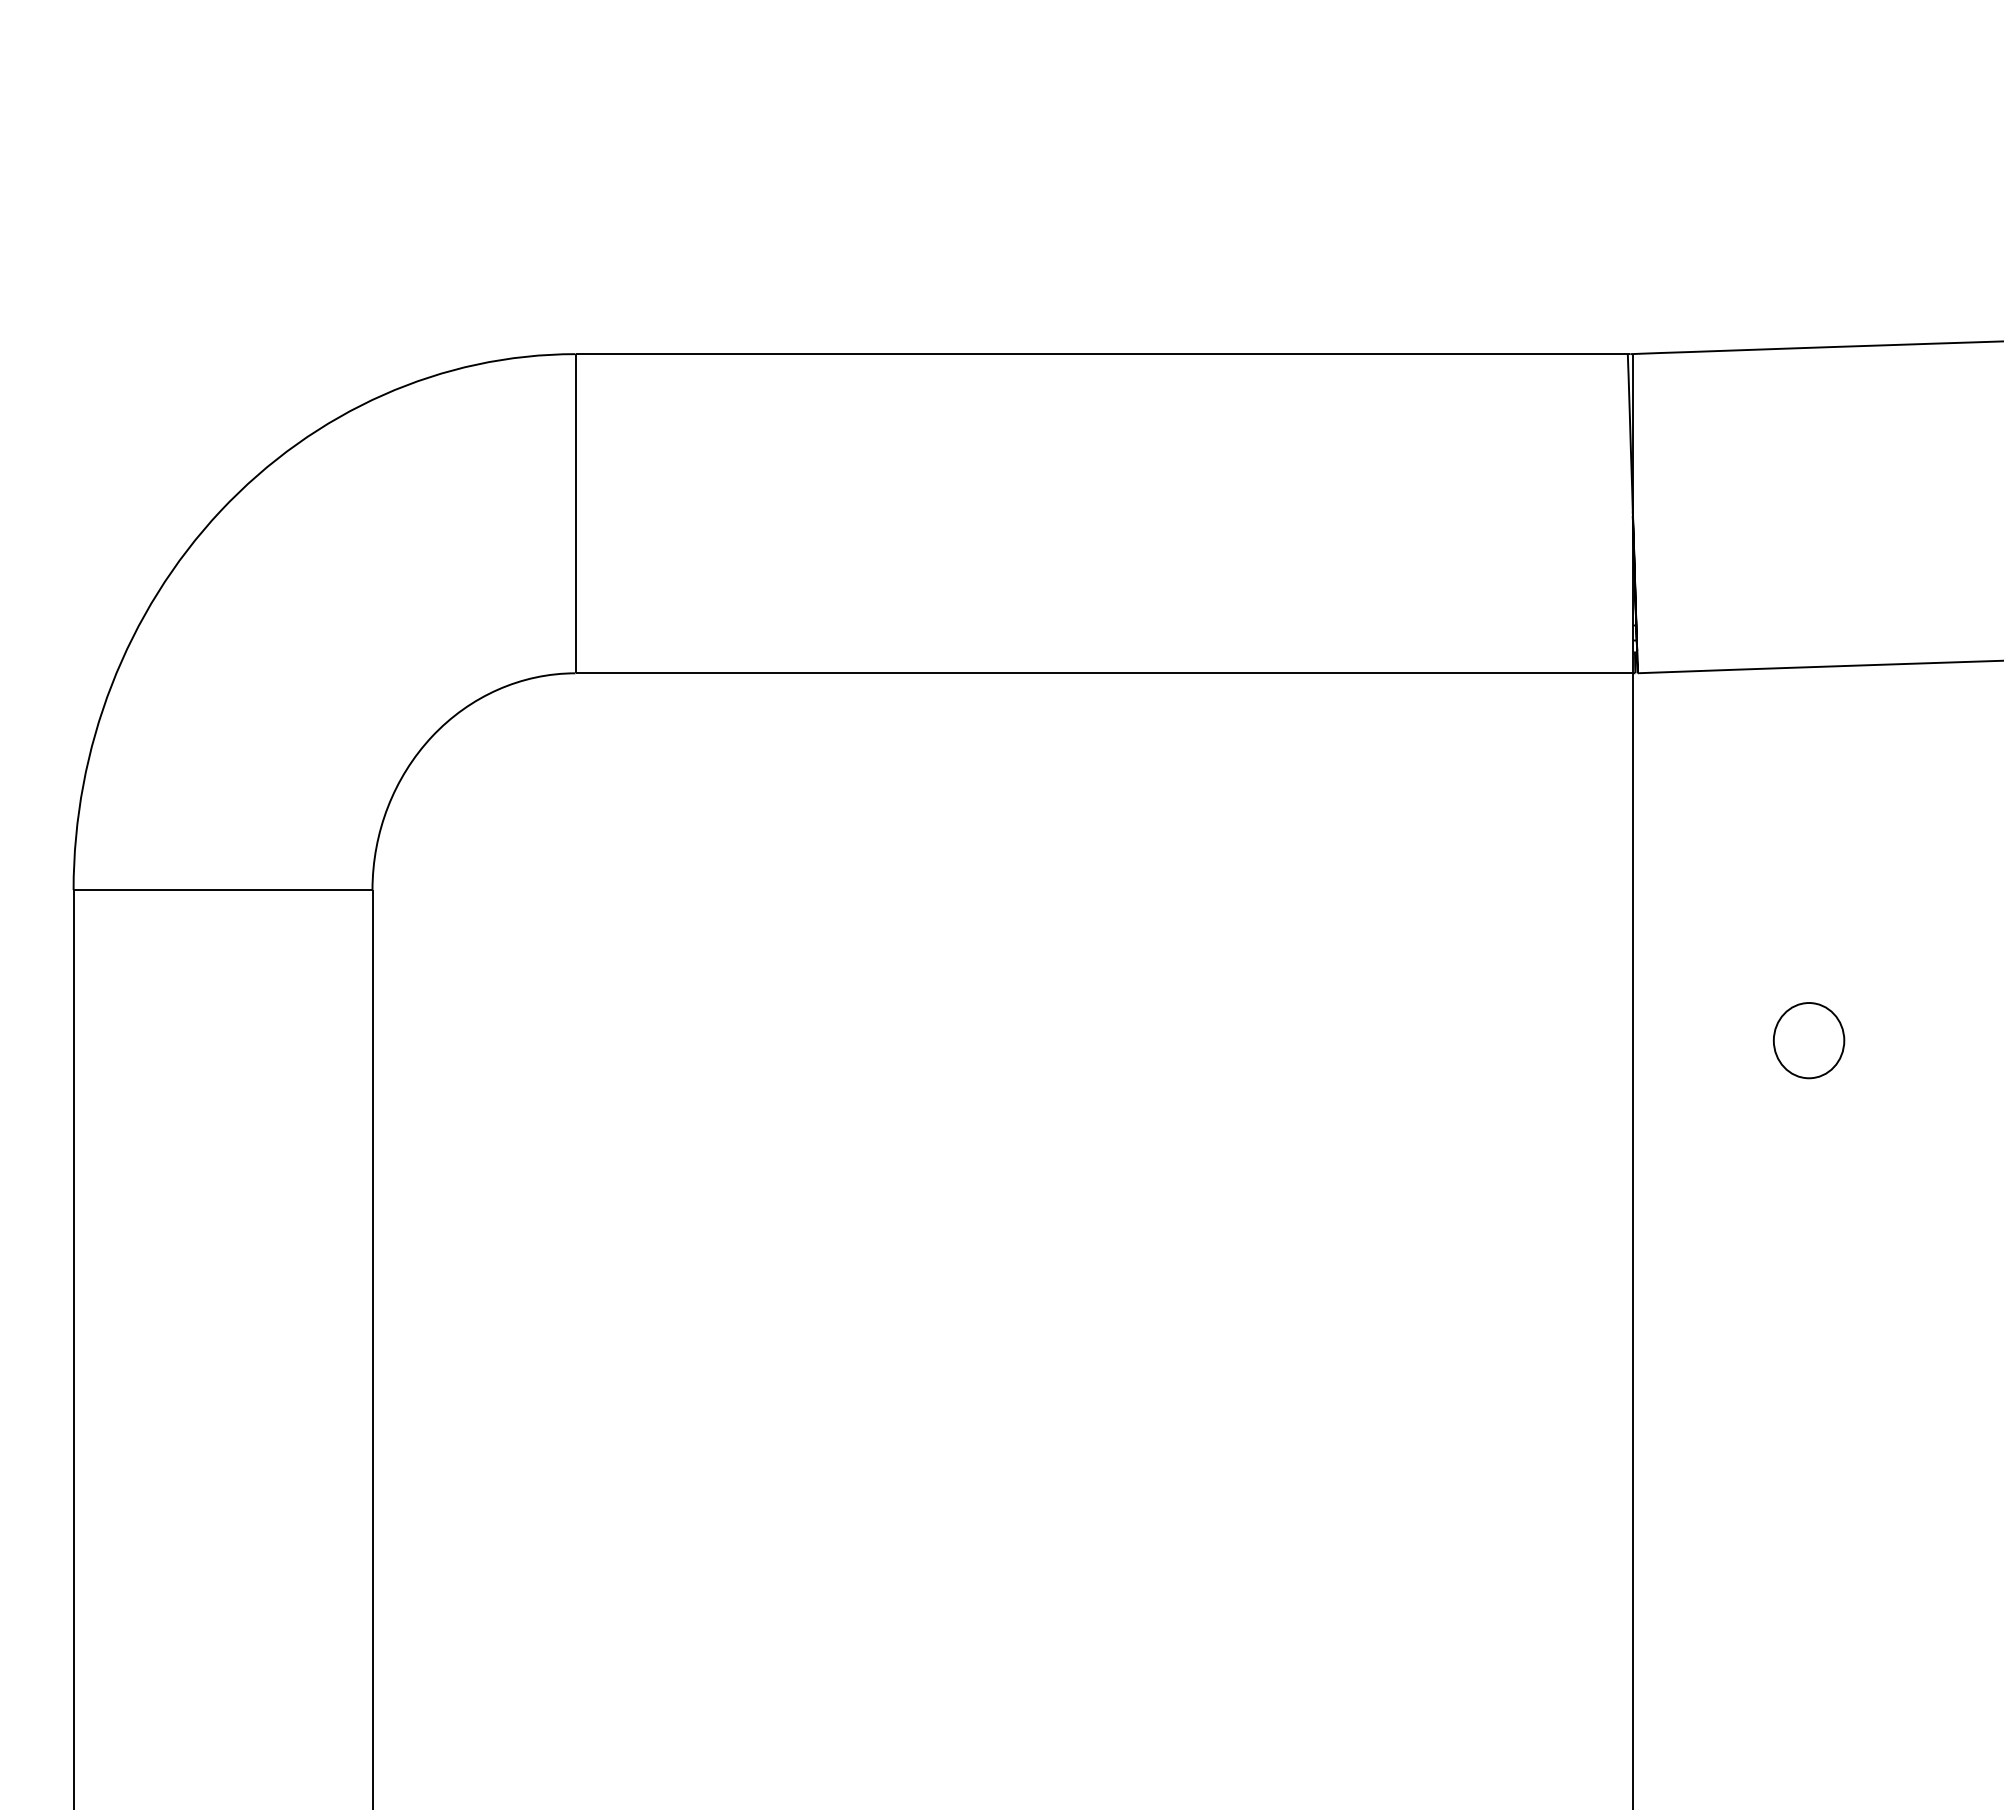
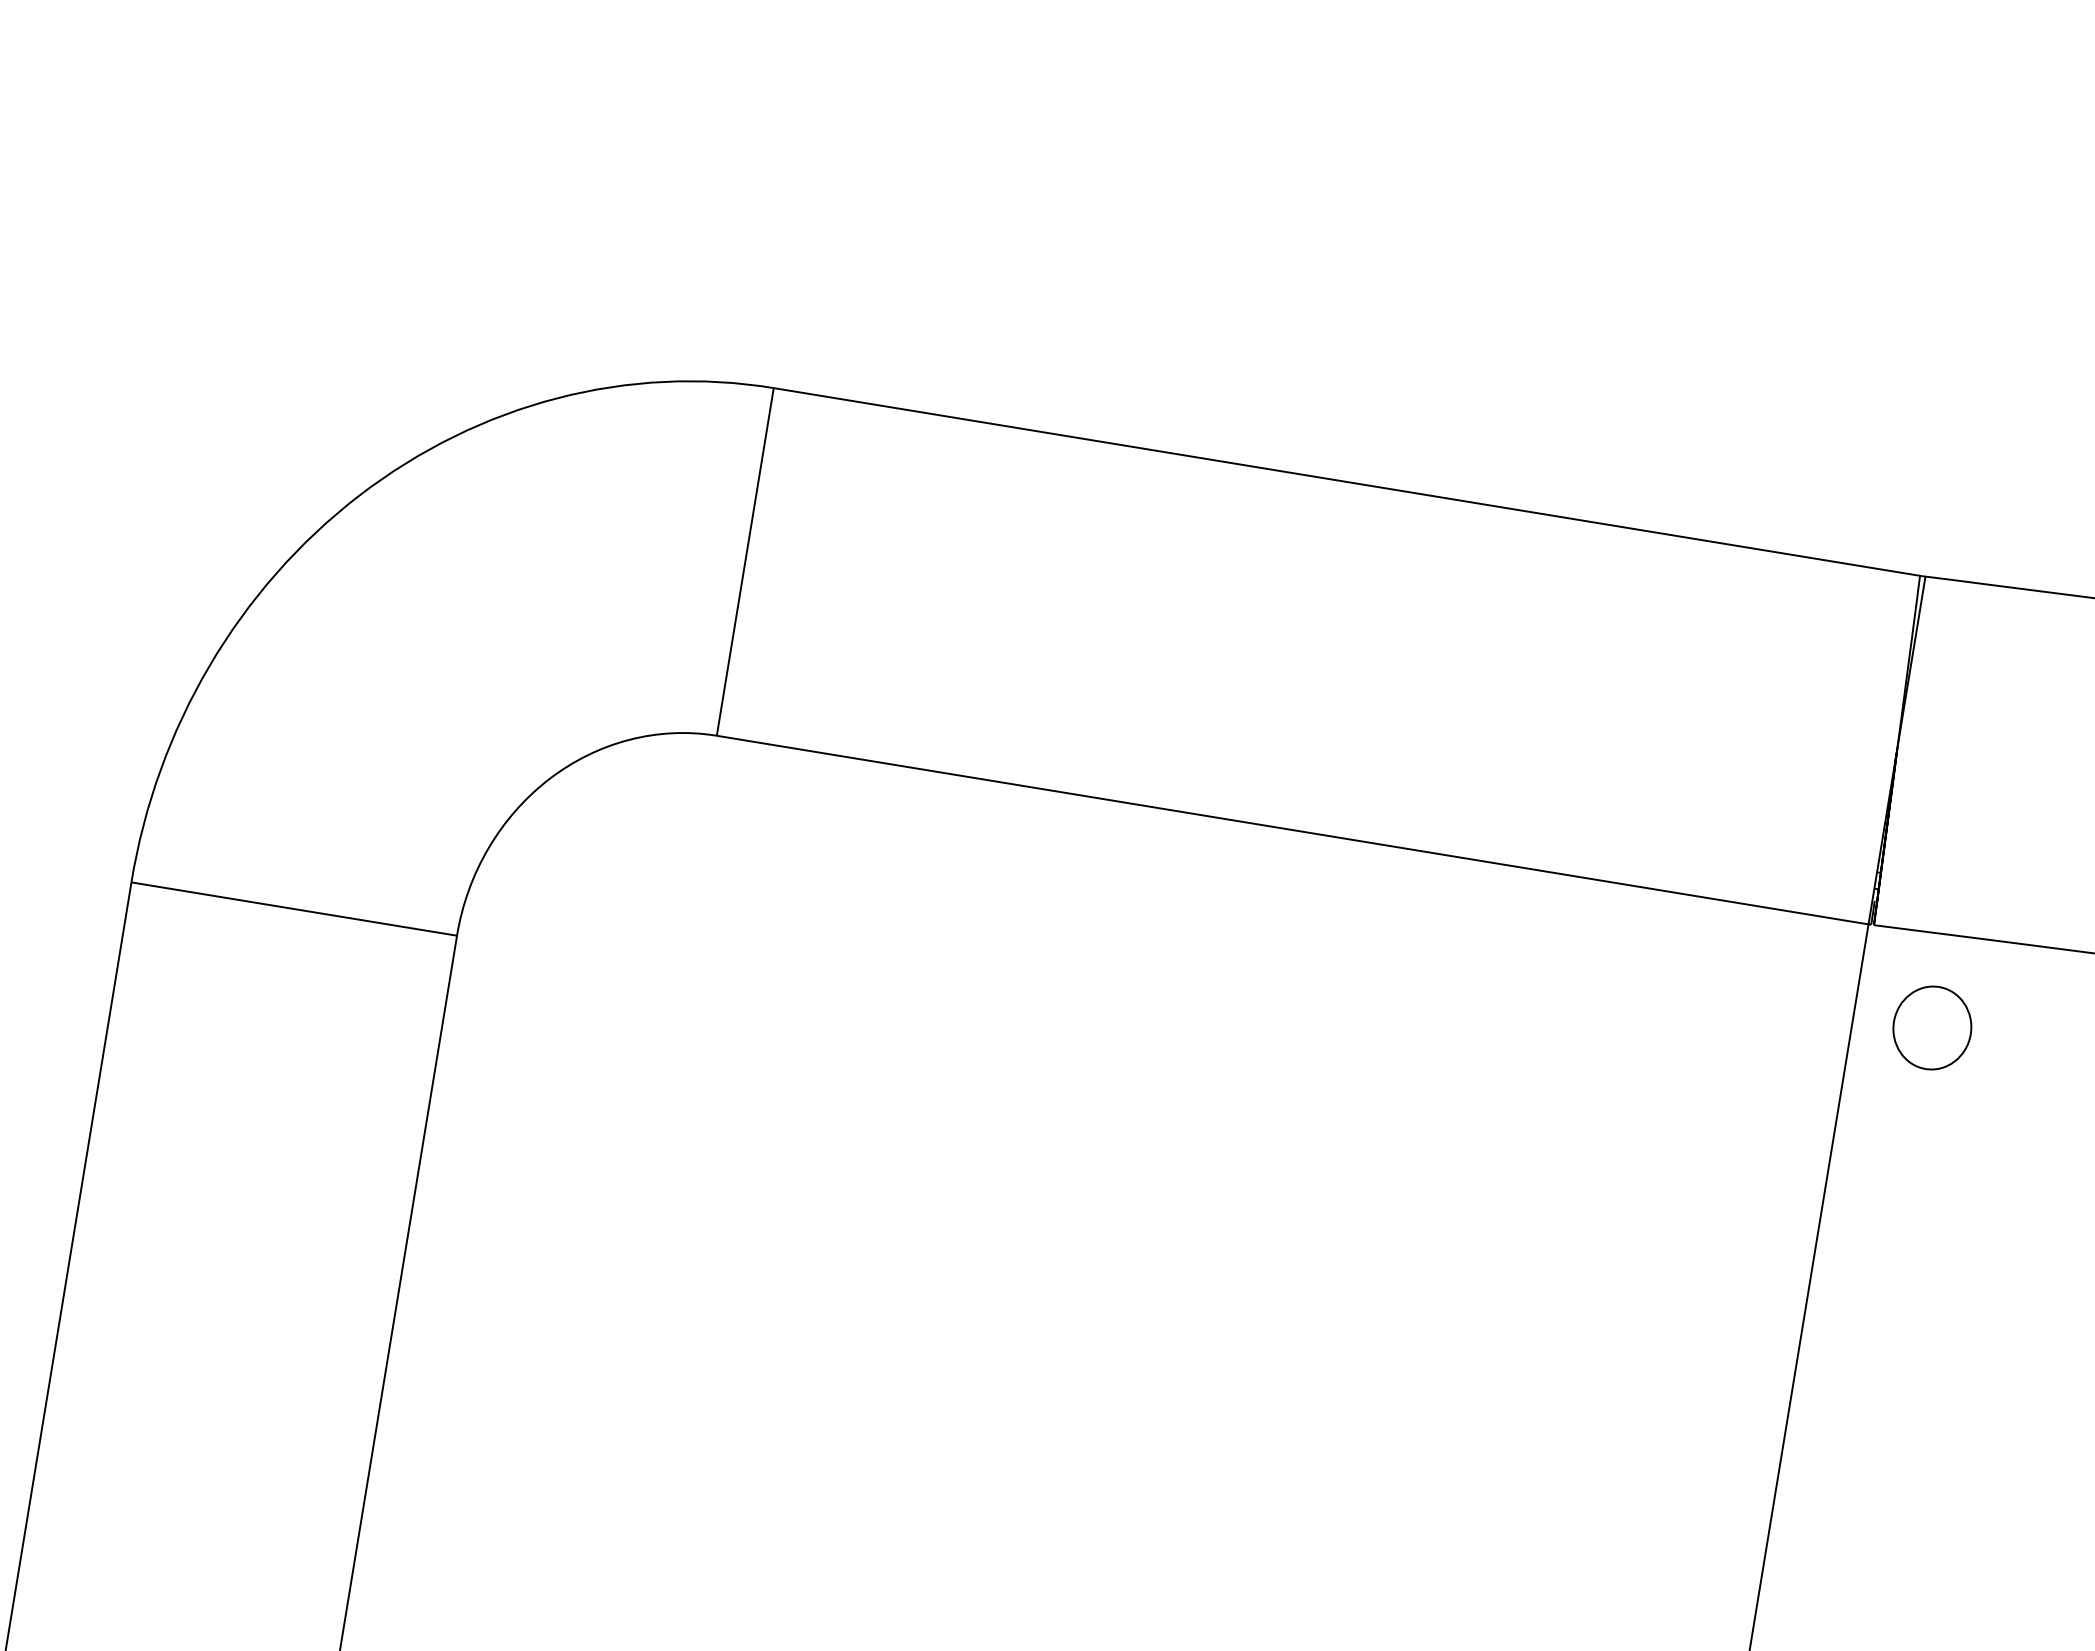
part: (1808, 1040) -> (1931, 1027), moved

